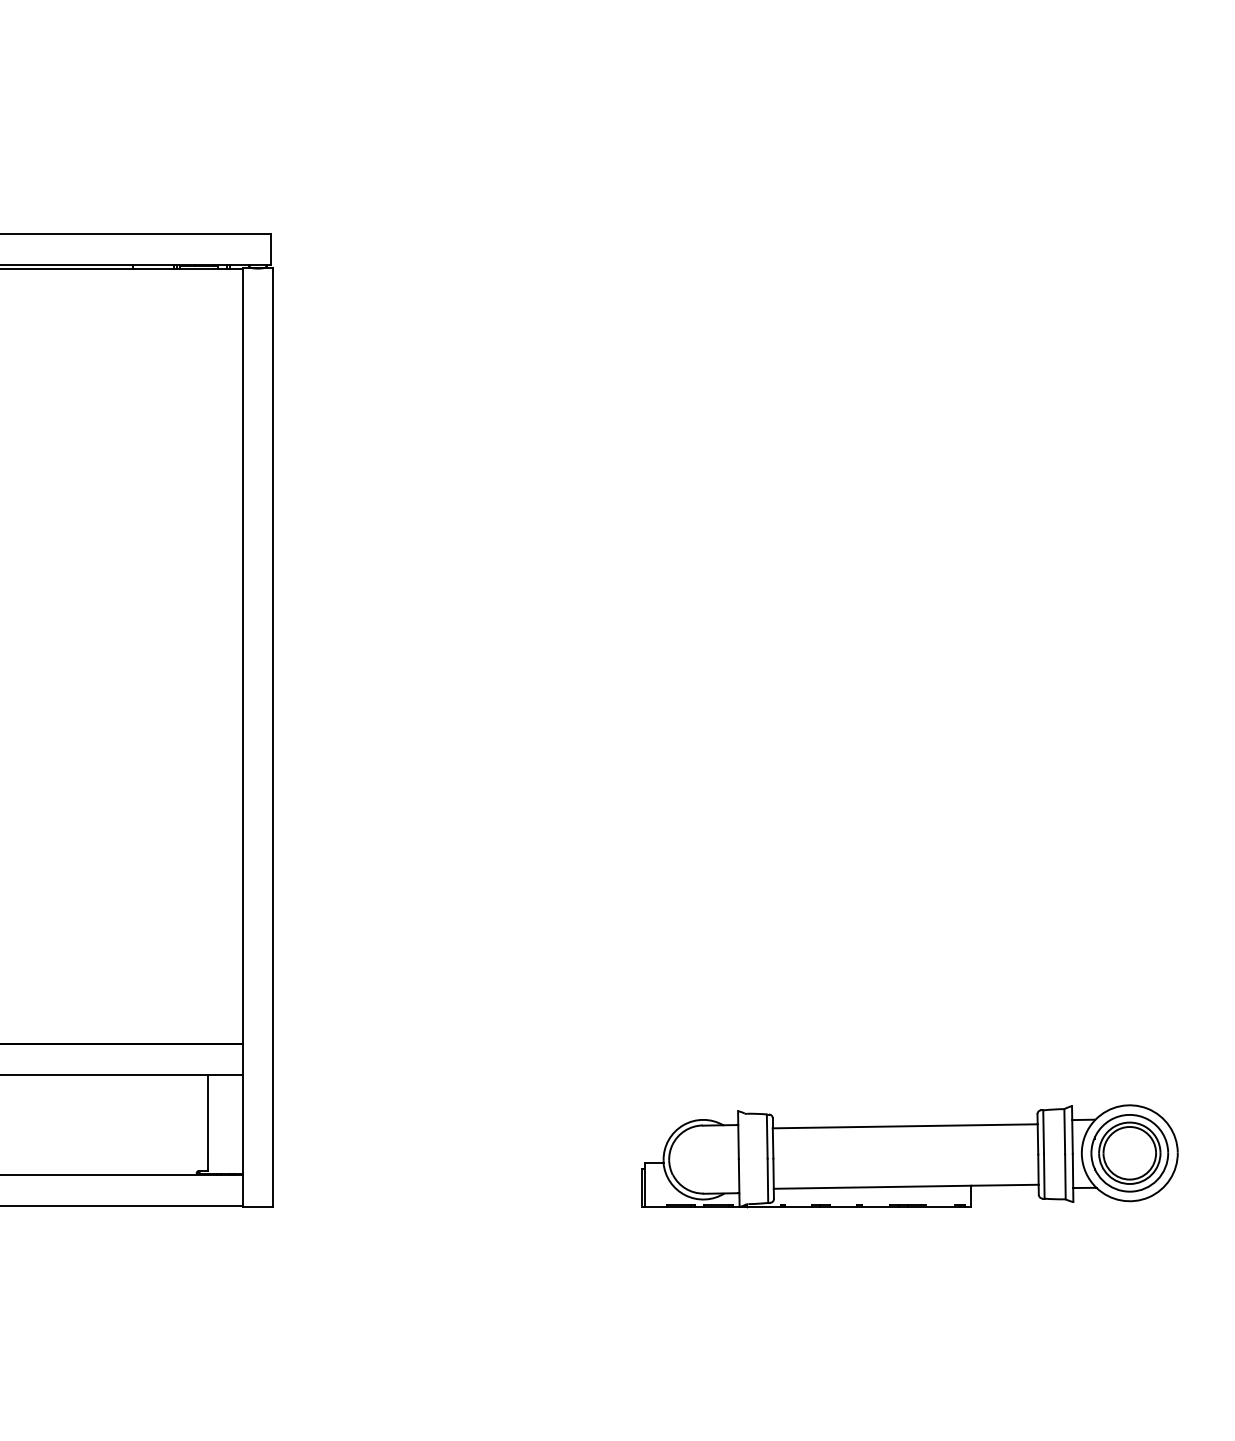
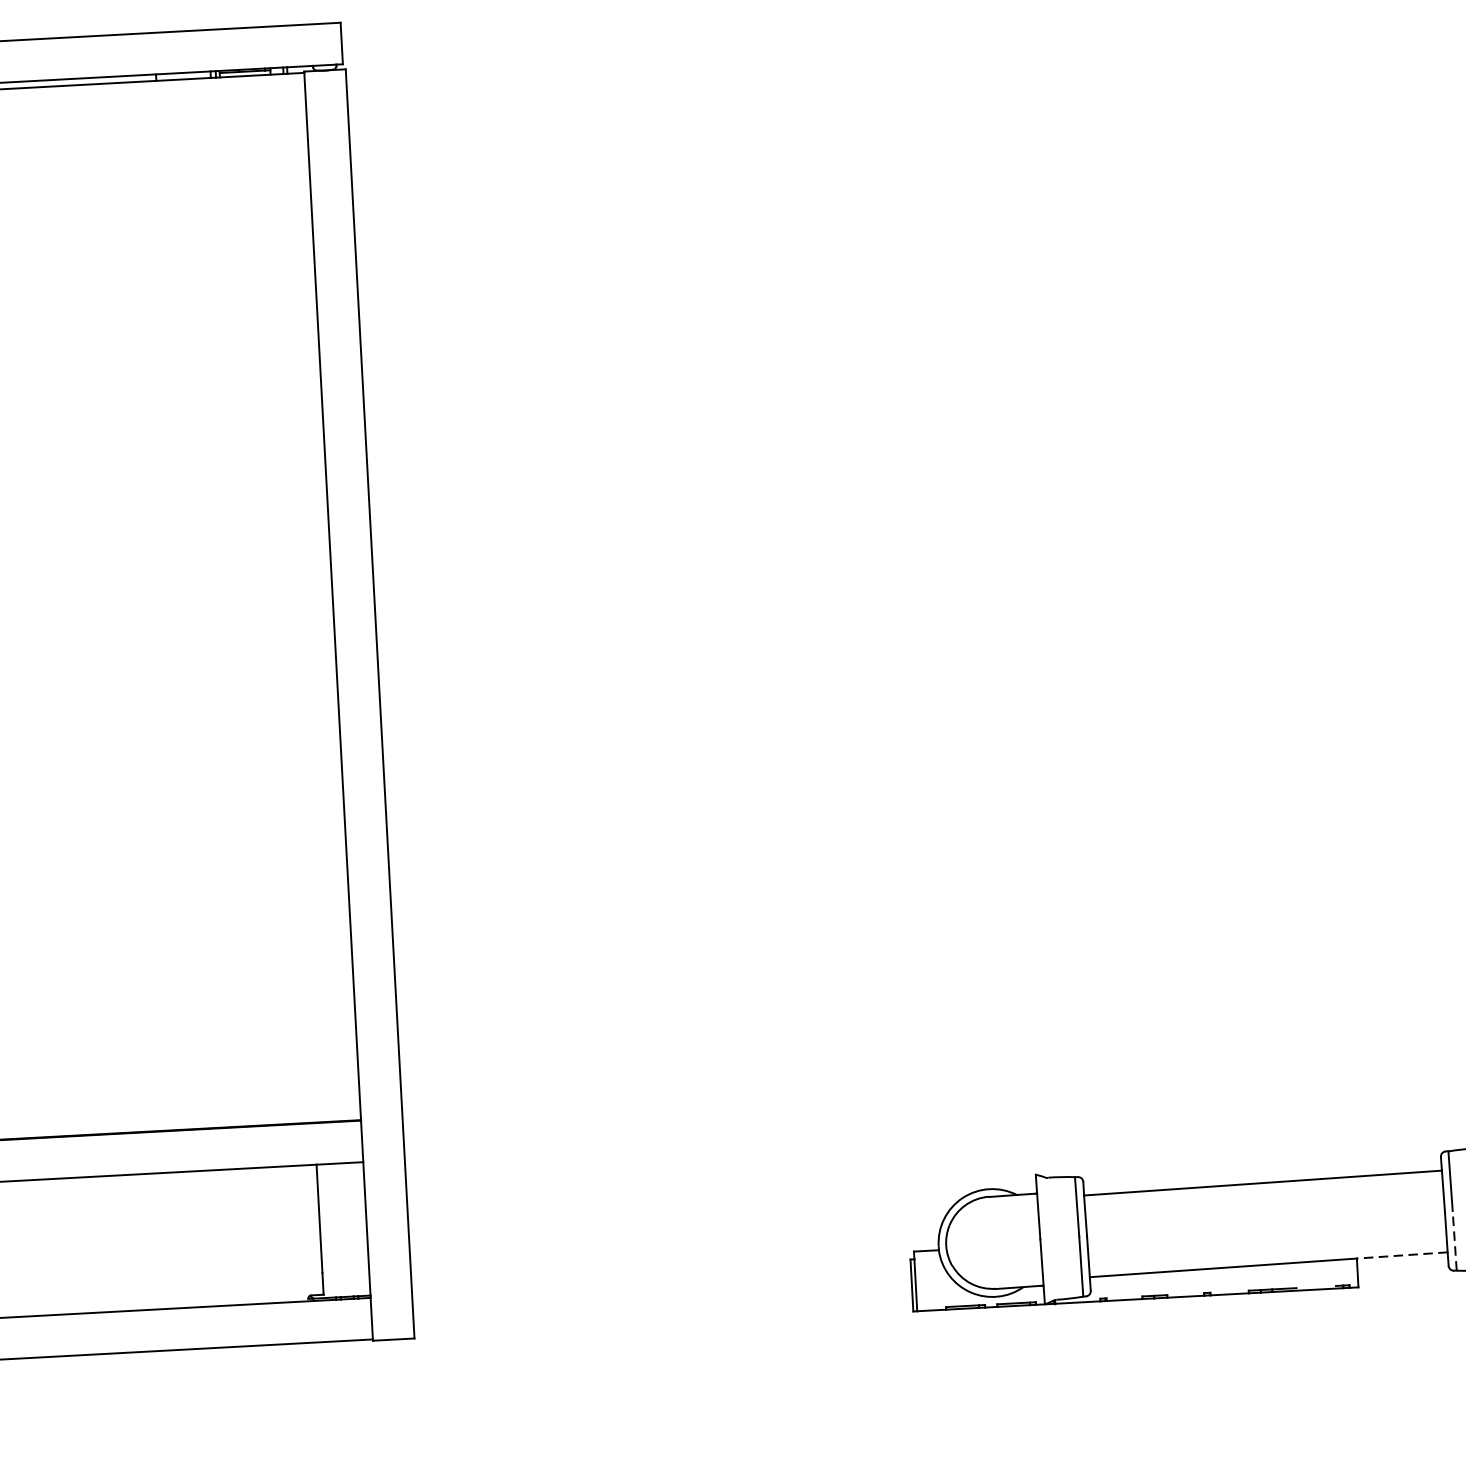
line: (1044, 1176) -> (1454, 1240), solid -> dashed
line: (1005, 1185) -> (1402, 1255), solid -> dashed

